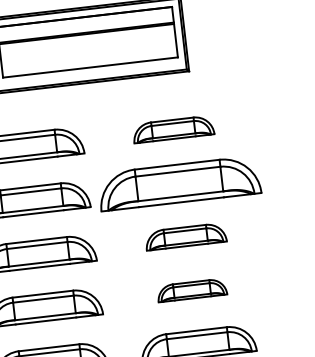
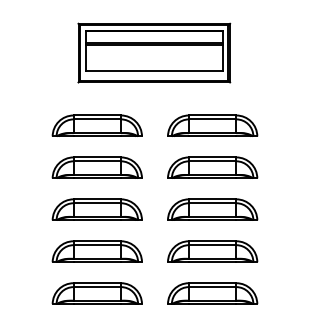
part: (173, 129) -> (212, 125), size x1.43
part: (179, 182) -> (212, 167), size x0.71
part: (185, 236) -> (212, 209), size x1.43
part: (191, 290) -> (212, 251), size x1.67

